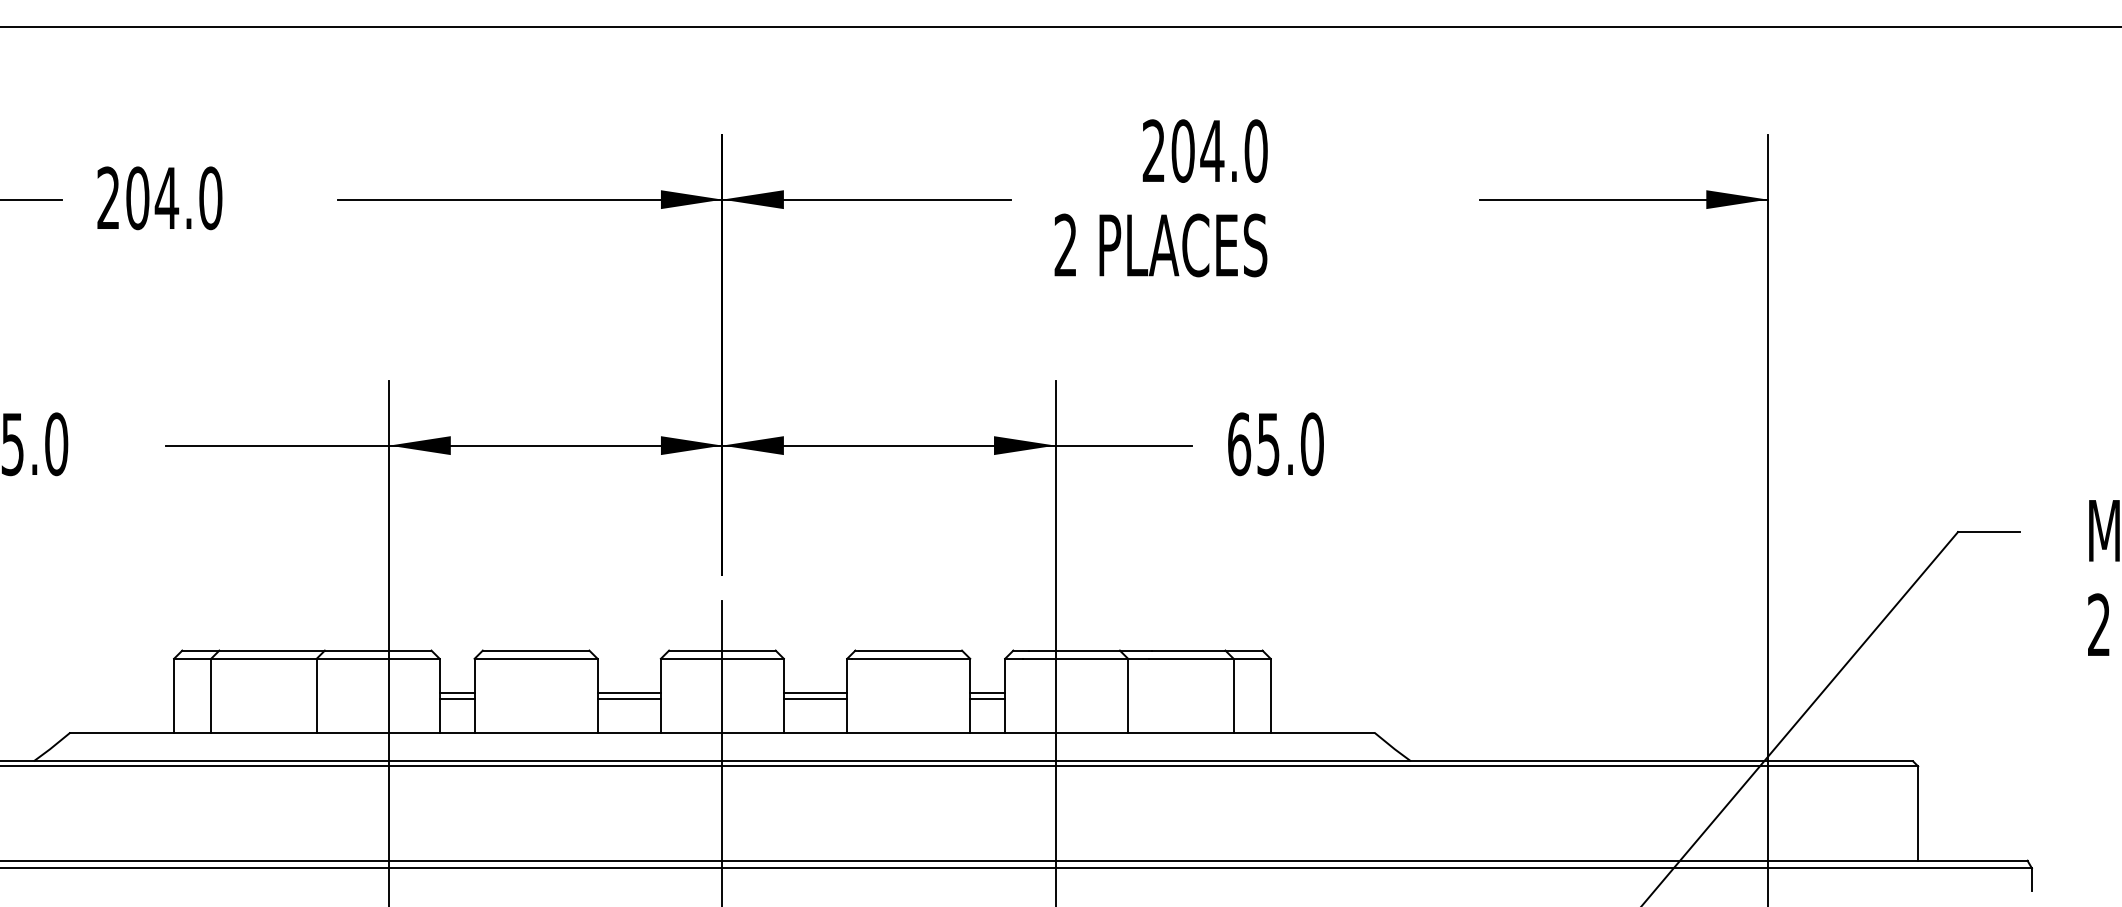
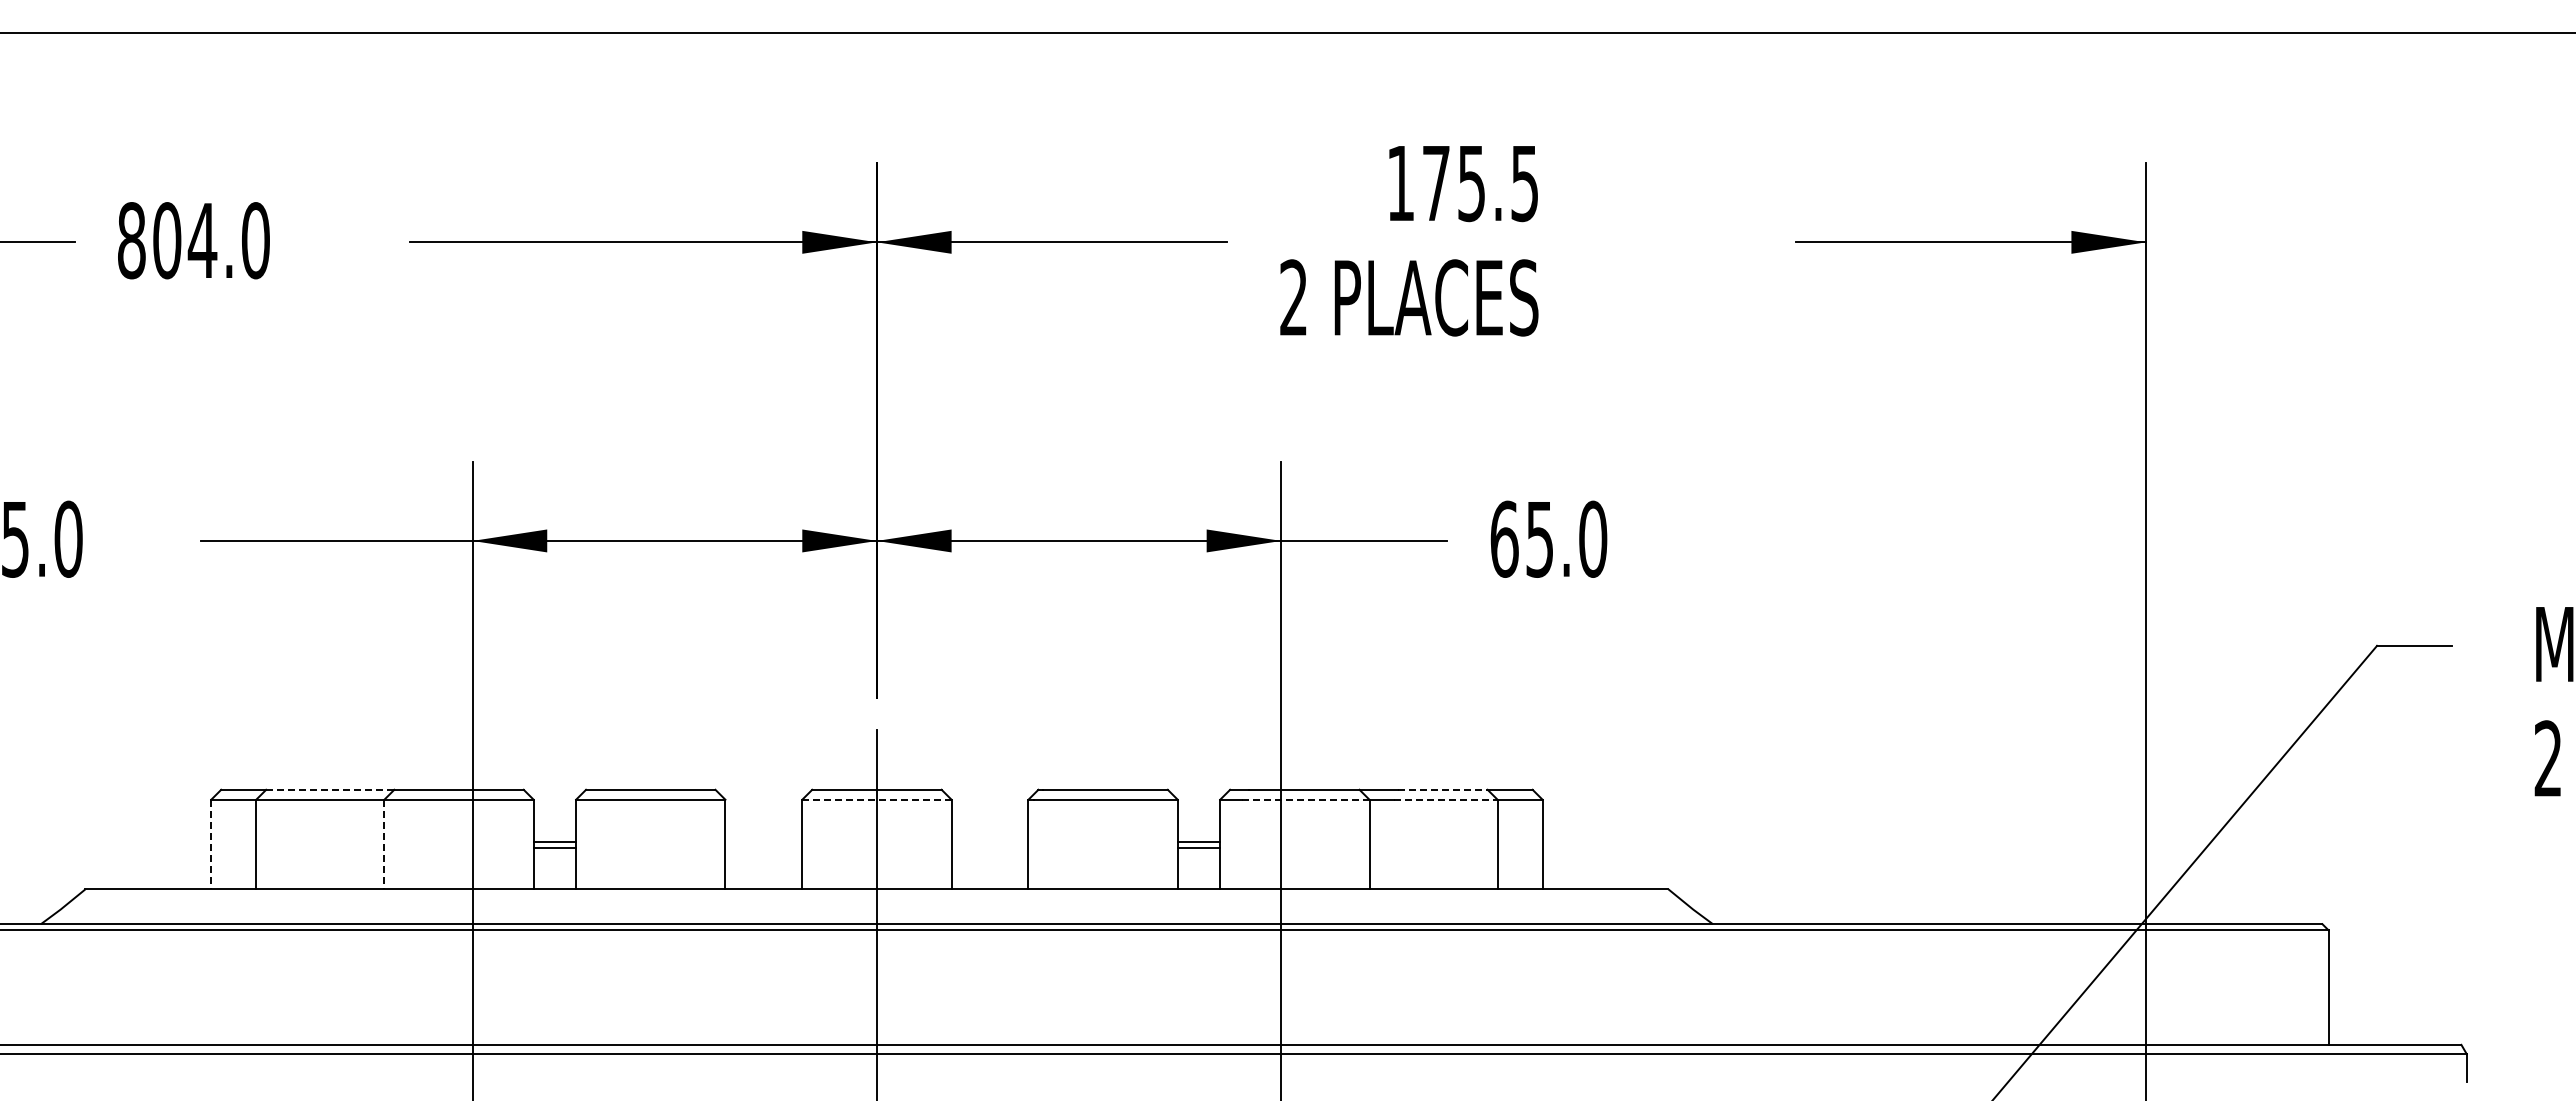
text: (1205, 151) -> (1463, 183), 204.0 -> 175.5
text: (108, 198) -> (131, 240), 204.0 -> 804.0
line: (272, 650) -> (330, 789), solid -> dashed
line: (1188, 650) -> (1442, 789), solid -> dashed
line: (722, 658) -> (876, 799), solid -> dashed
line: (1075, 658) -> (1305, 799), solid -> dashed
line: (1191, 658) -> (1446, 799), solid -> dashed
line: (628, 693) -> (763, 841), removed
line: (815, 693) -> (989, 841), removed
line: (174, 695) -> (211, 844), solid -> dashed
line: (316, 695) -> (384, 844), solid -> dashed
line: (628, 698) -> (763, 847), removed
line: (815, 698) -> (989, 847), removed

